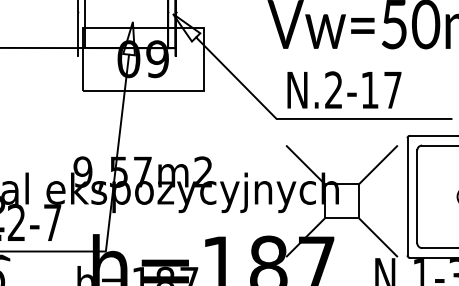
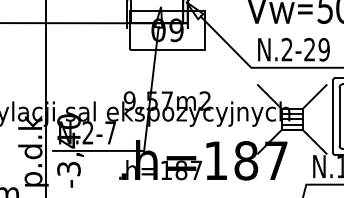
text: (380, 89) -> (316, 49), N.2-17 -> N.2-29
hatch: (342, 206) -> (292, 122), added

